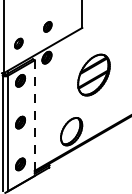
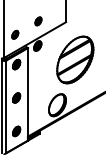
part: (94, 74) -> (75, 59), size x1.43
line: (34, 118) -> (27, 94), dashed -> solid

